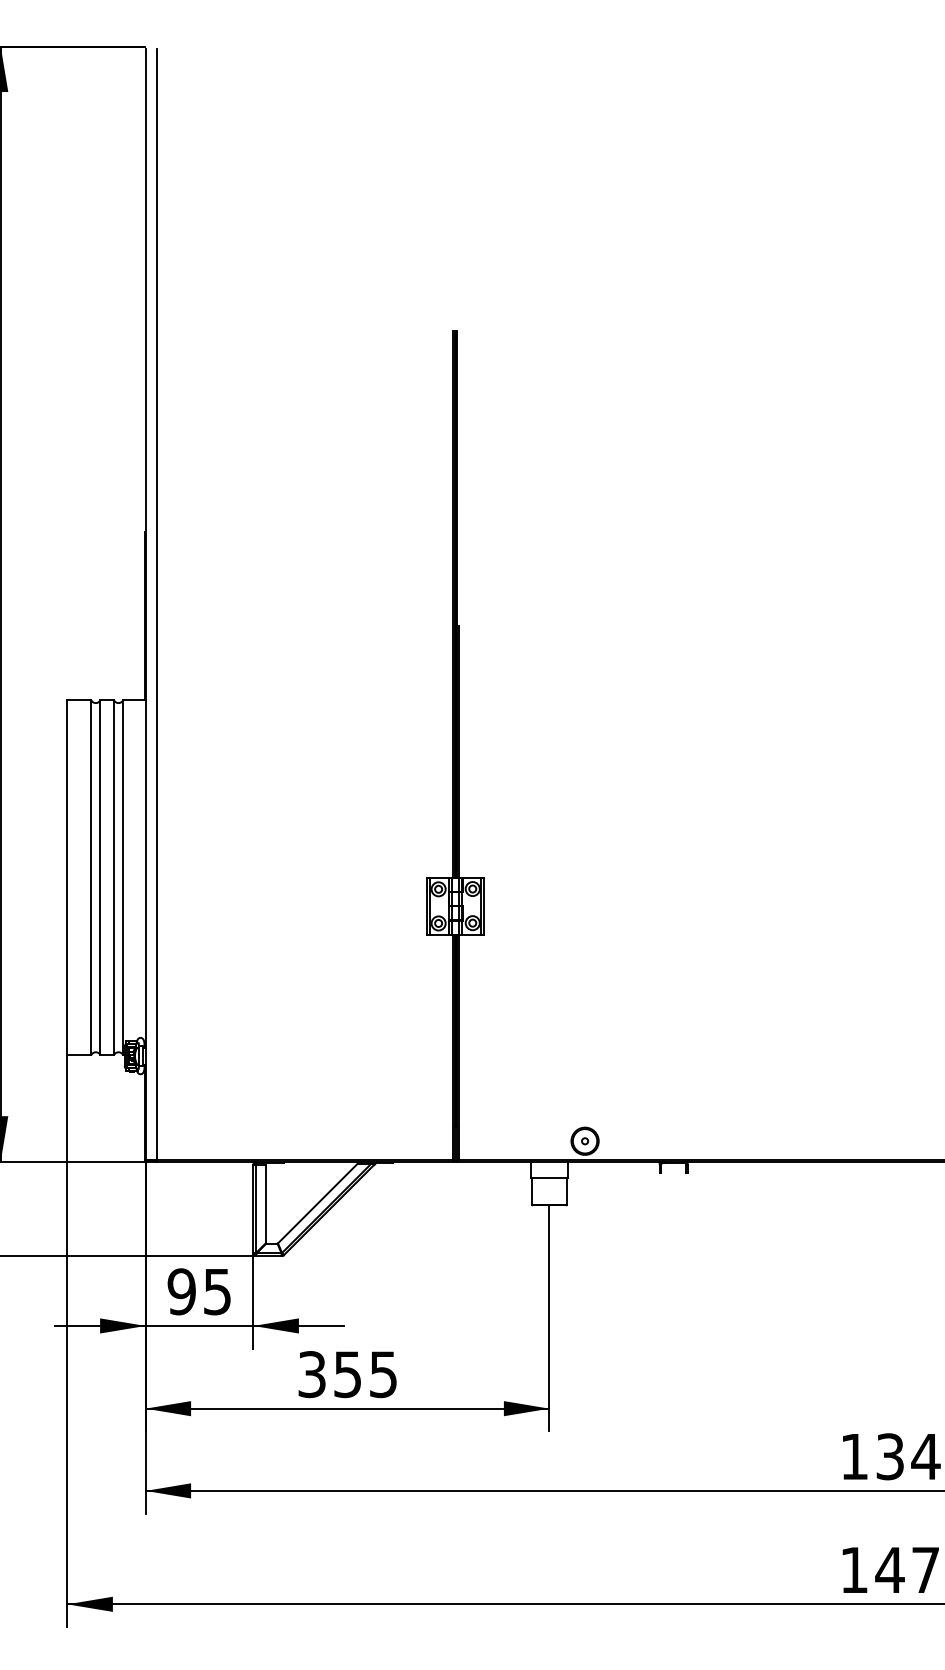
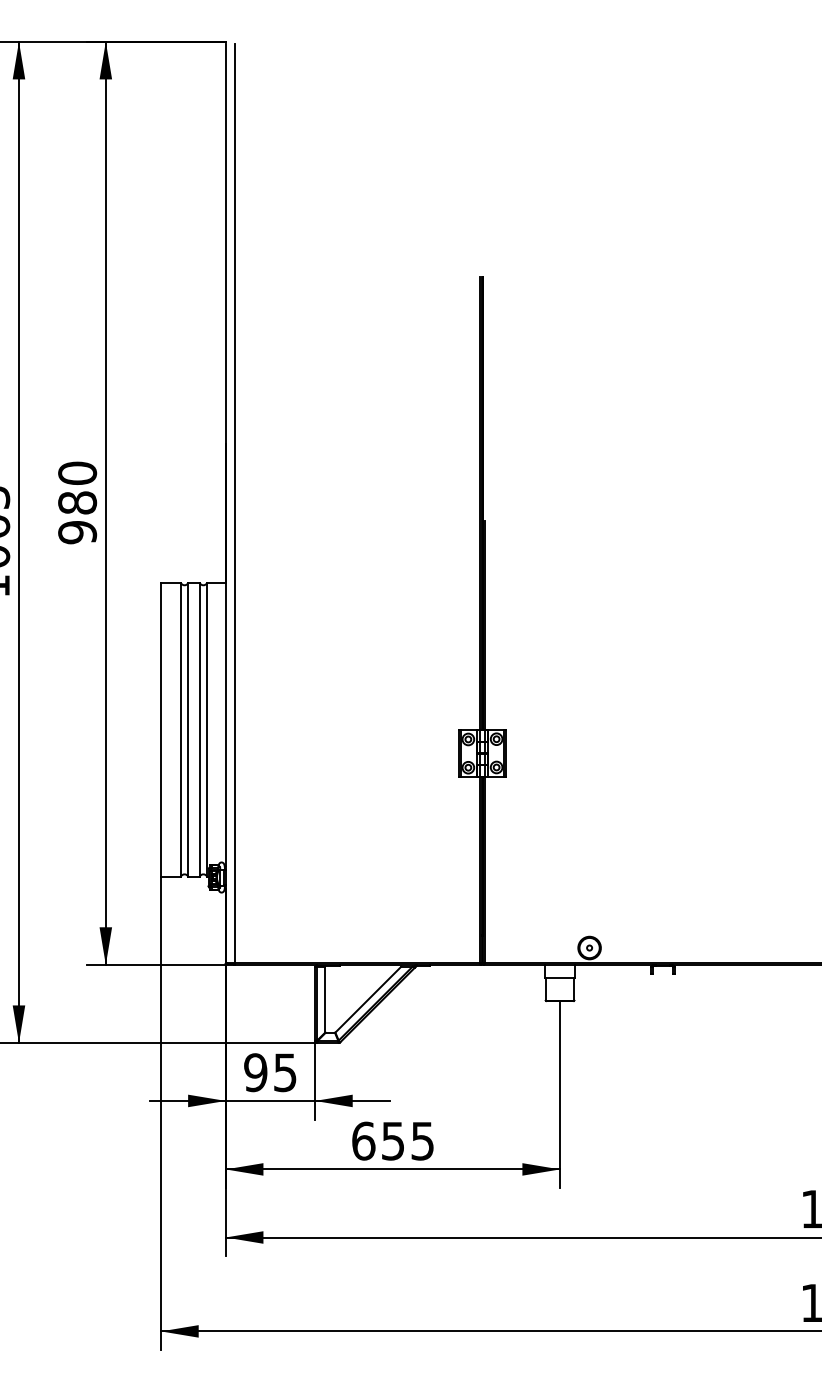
text: (311, 1373) -> (363, 1140), 355 -> 655

